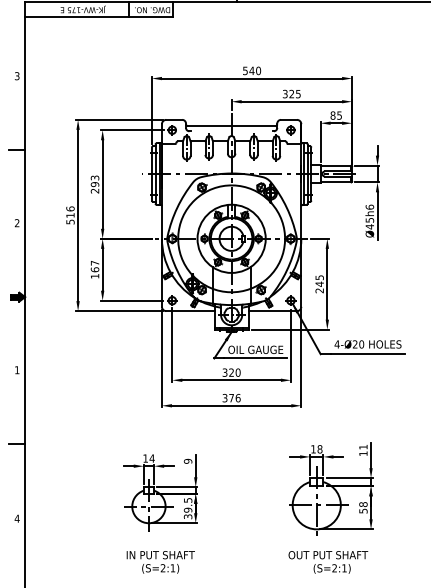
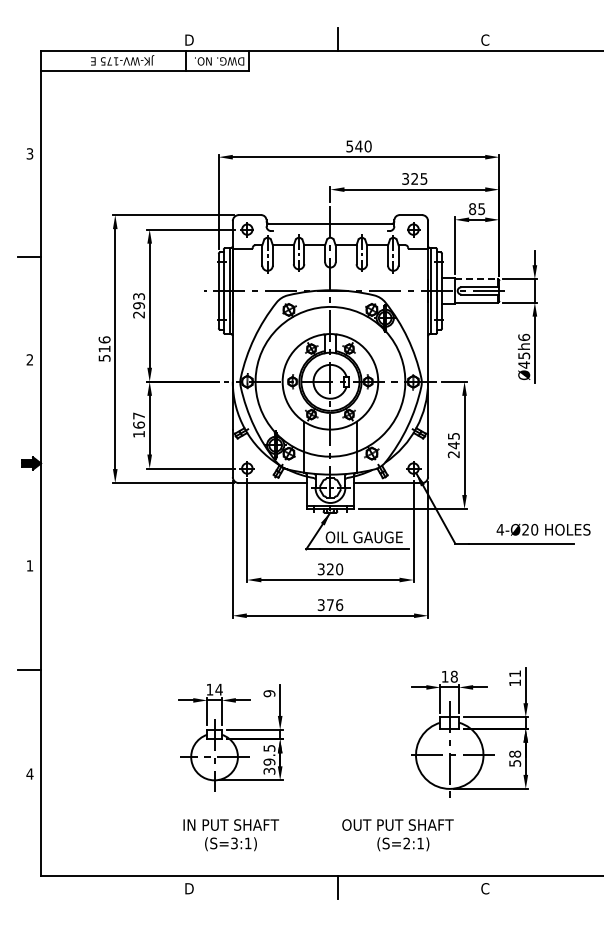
line: (335, 165) -> (476, 279), solid -> dashed
text: (367, 344) -> (543, 529), moved
text: (328, 562) -> (397, 835), moved
text: (163, 568) -> (234, 843), (S=2:1) -> (S=3:1)

